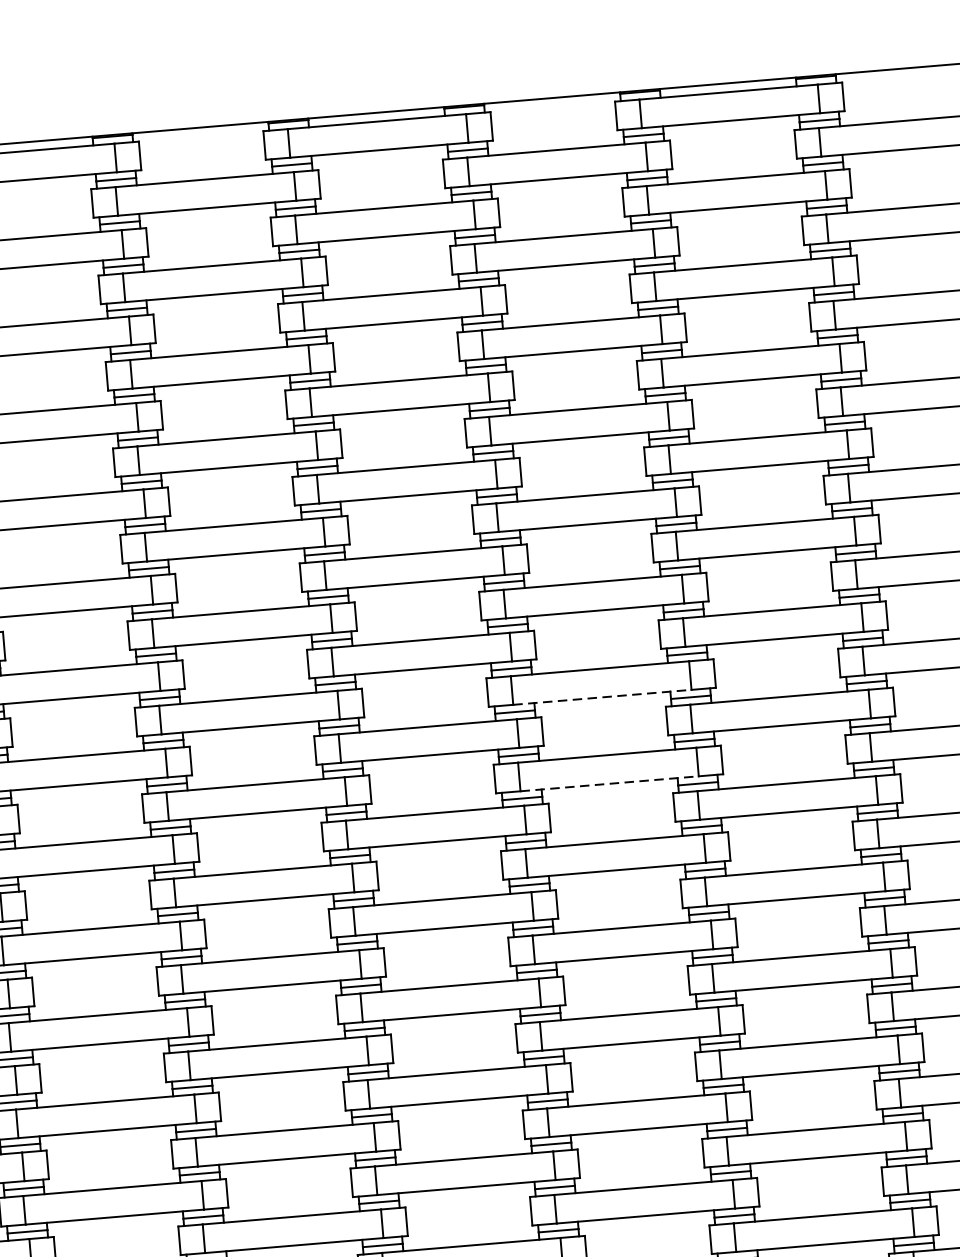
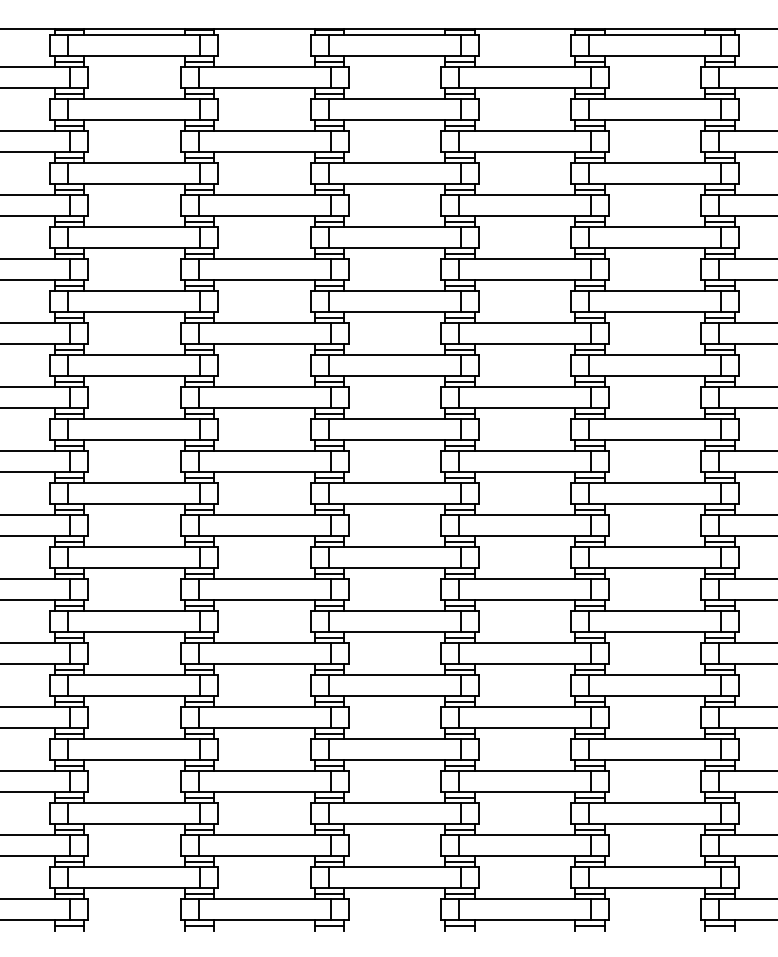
line: (601, 697) -> (524, 472), dashed -> solid
line: (609, 784) -> (524, 536), dashed -> solid

